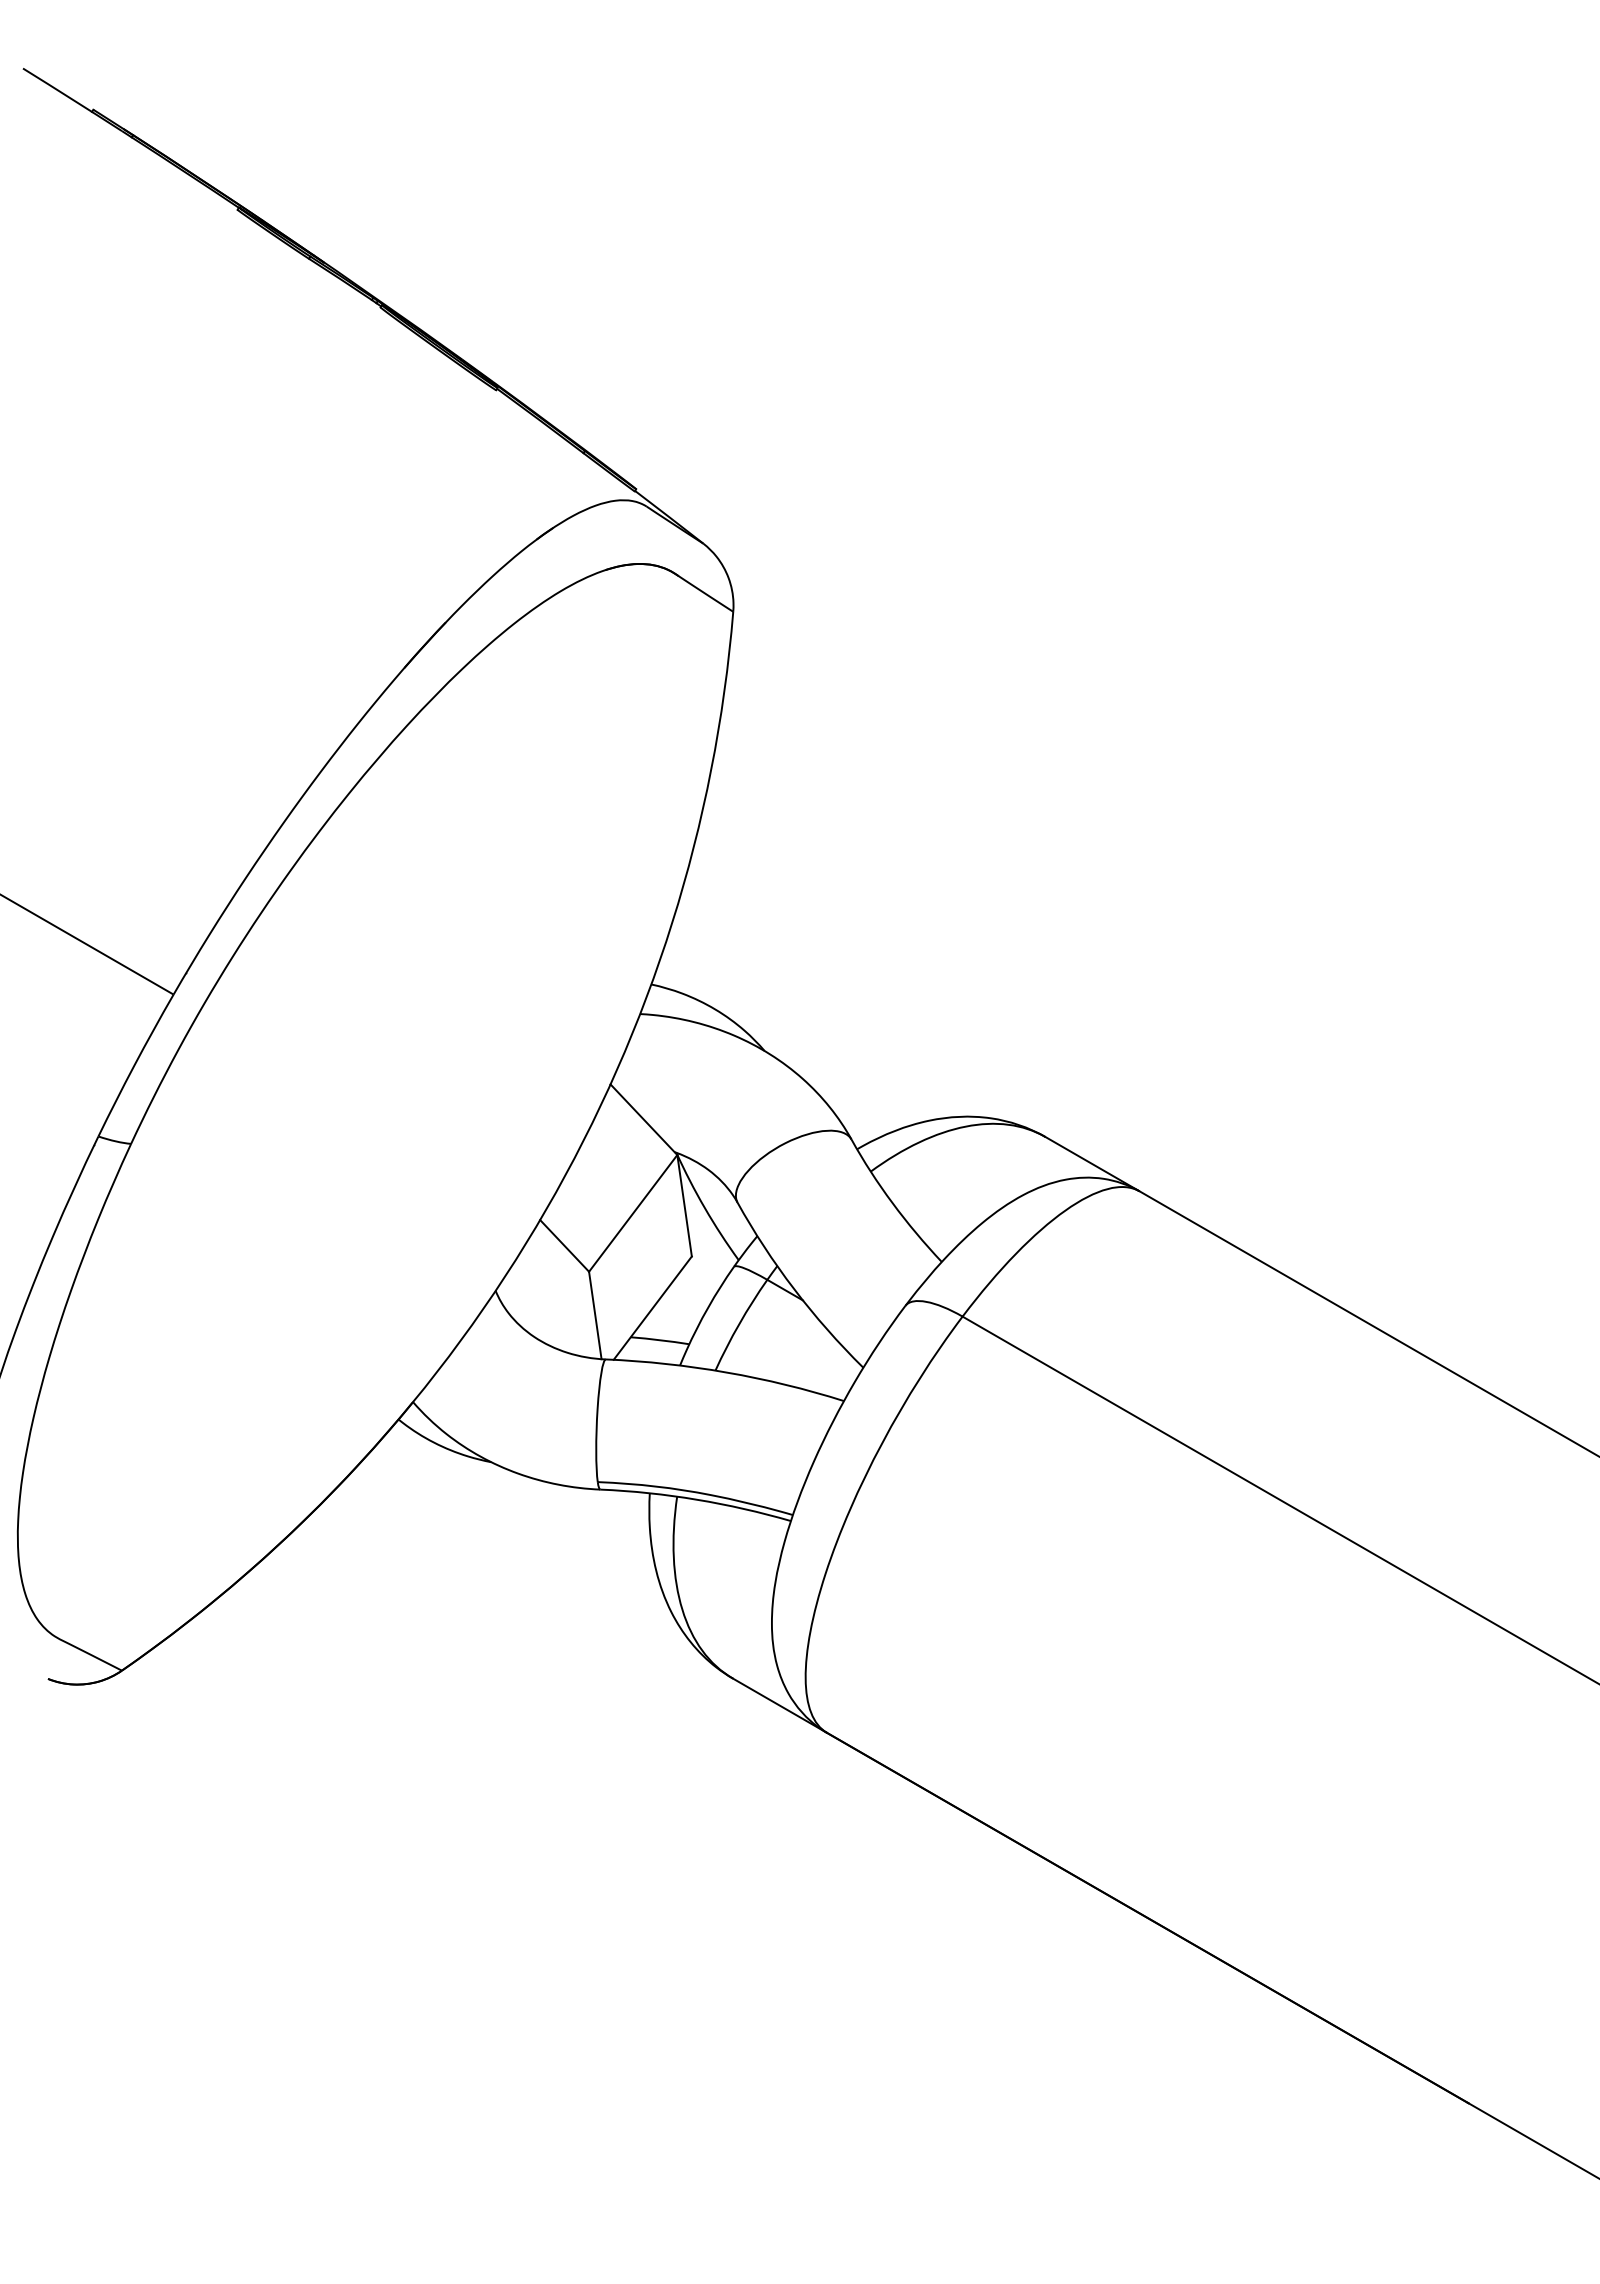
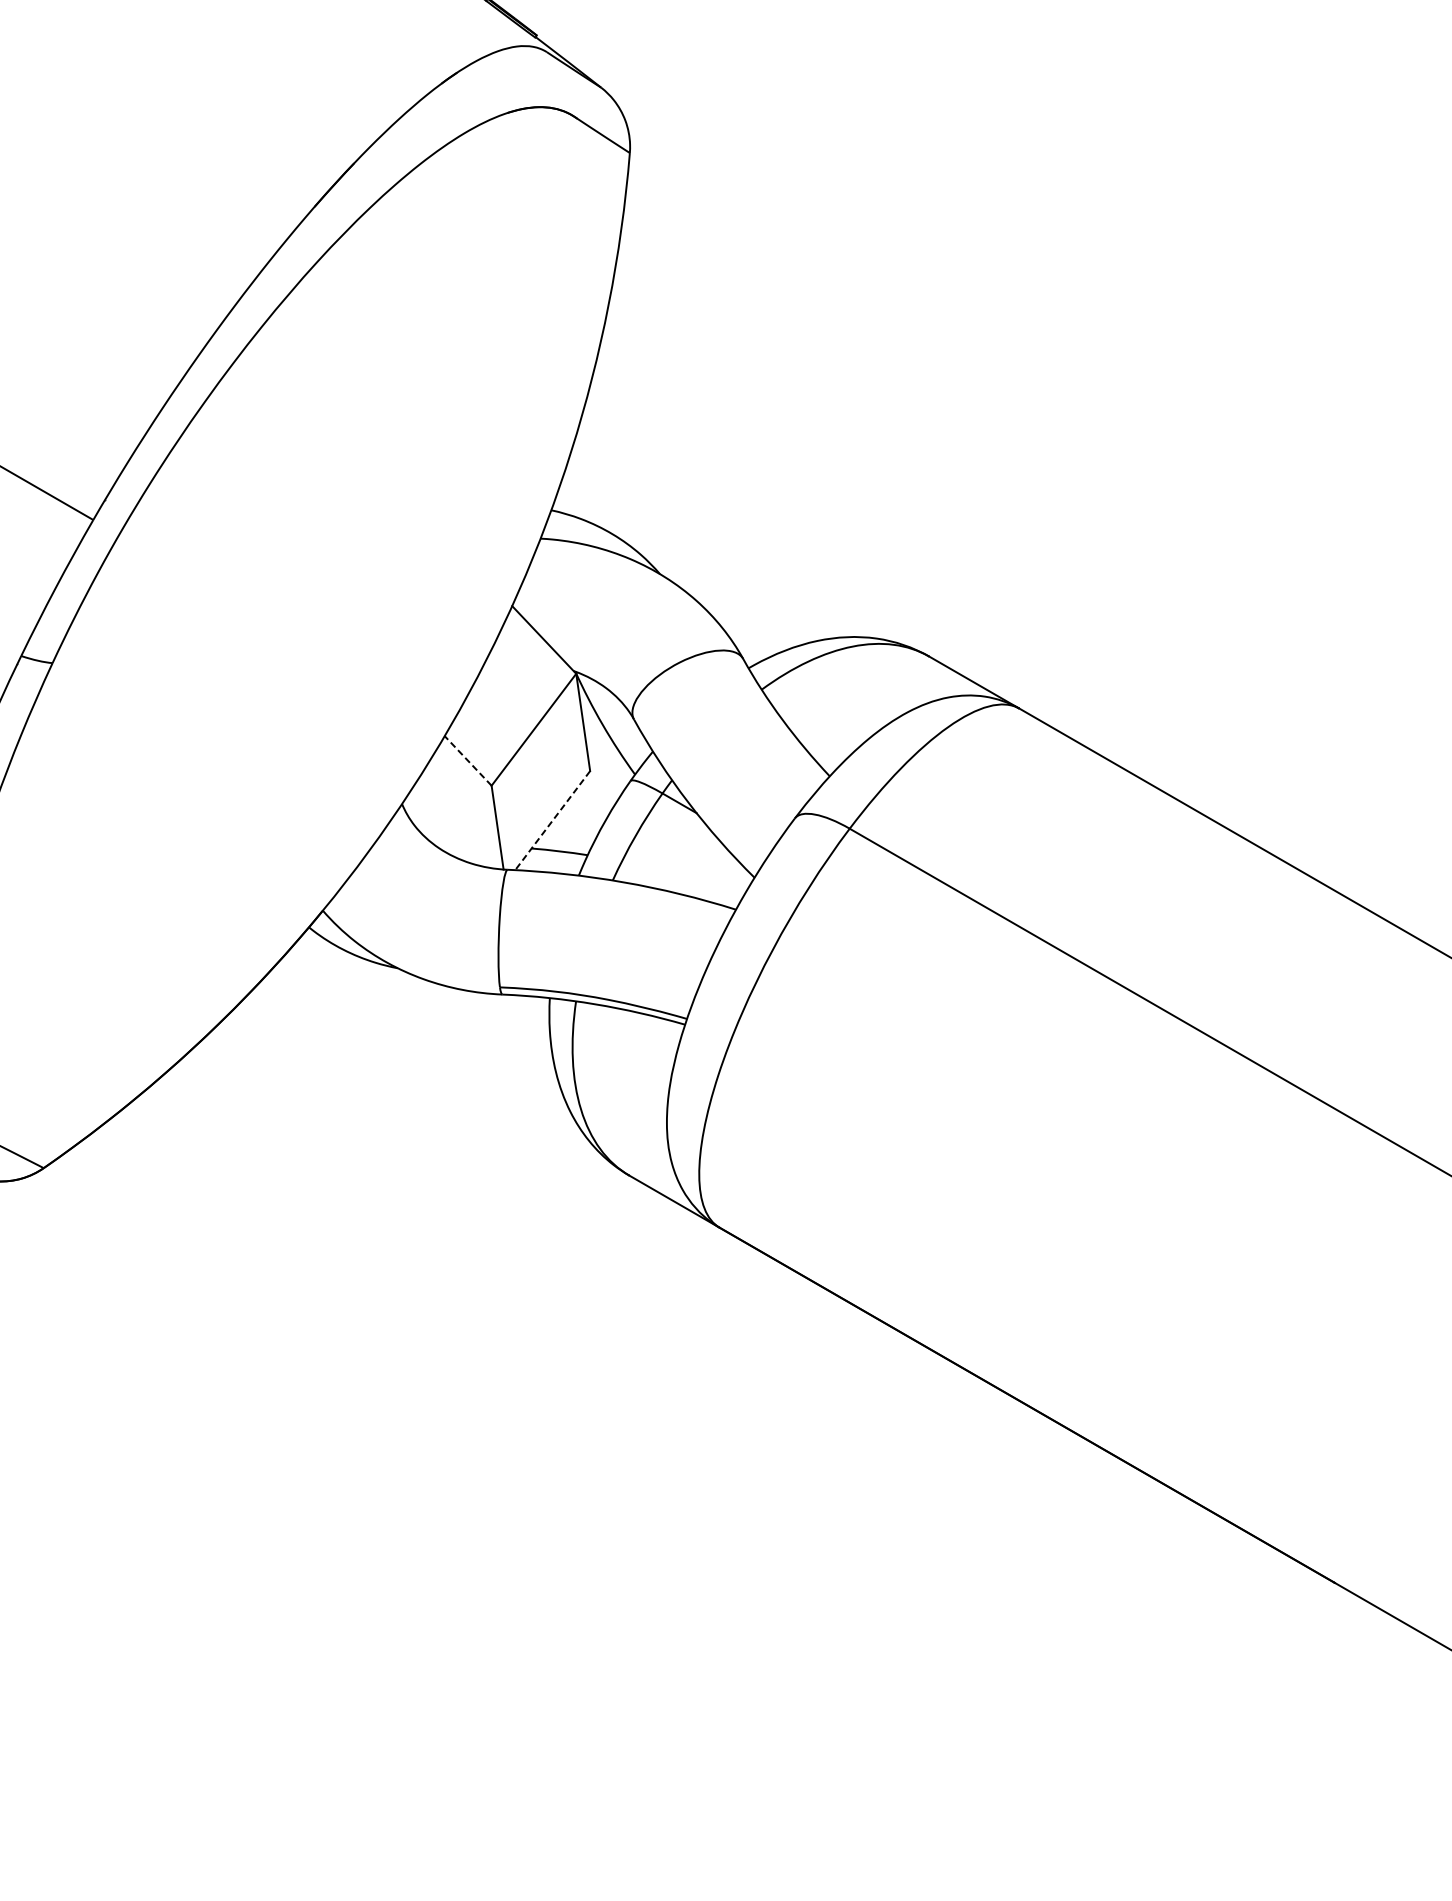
line: (564, 1245) -> (468, 760), solid -> dashed
line: (652, 1308) -> (552, 820), solid -> dashed

